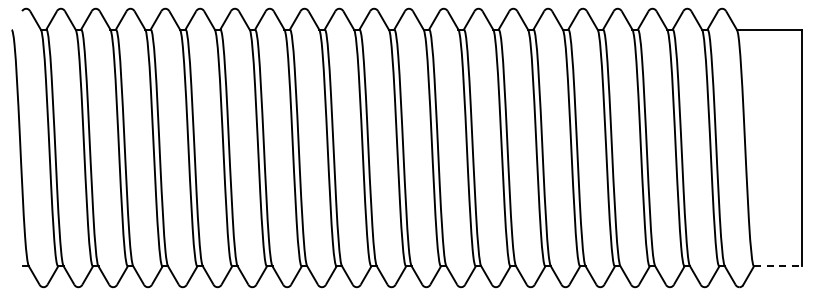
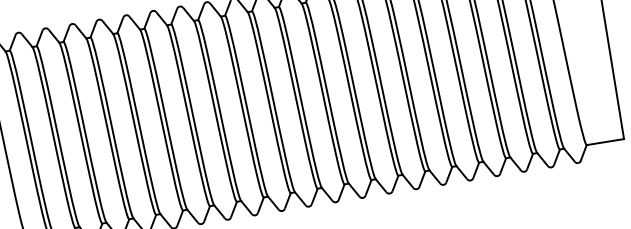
line: (778, 266) -> (605, 142), dashed -> solid

